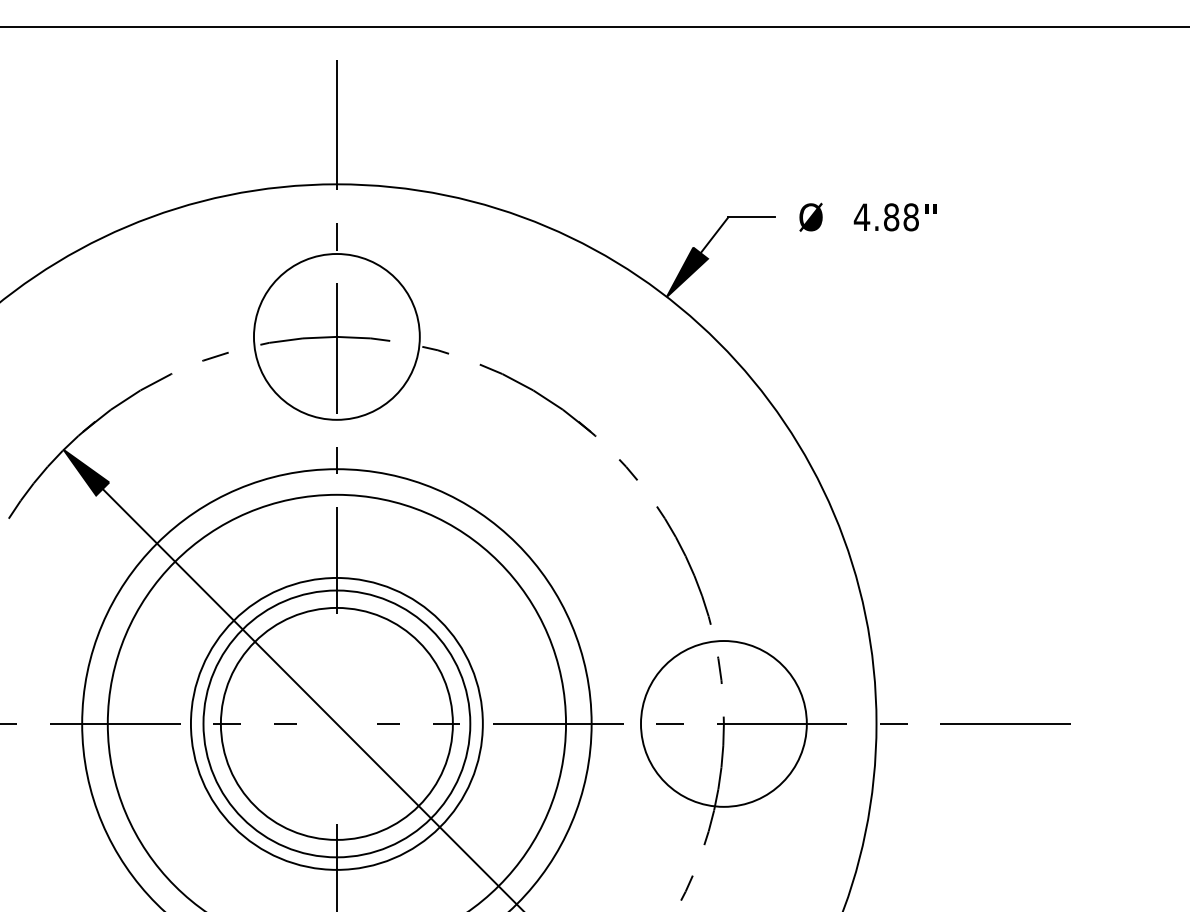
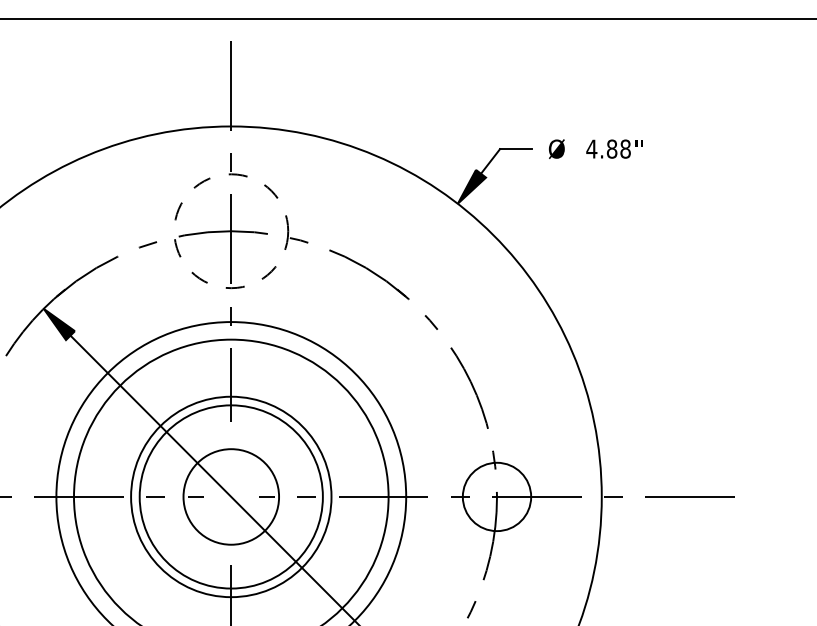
circle: (337, 337) -> (231, 231), solid -> dashed
circle: (335, 723) -> (230, 496), size x0.6
circle: (723, 723) -> (496, 496), size x0.6

